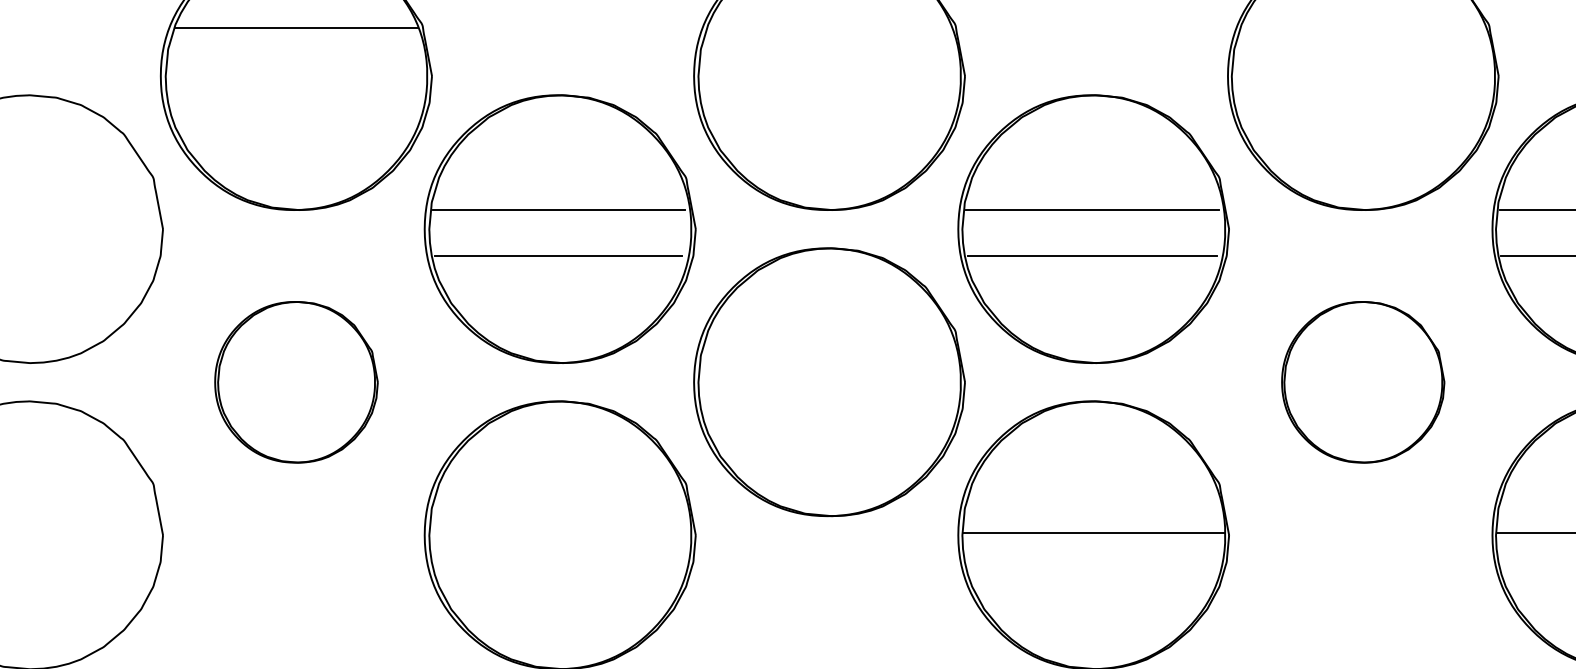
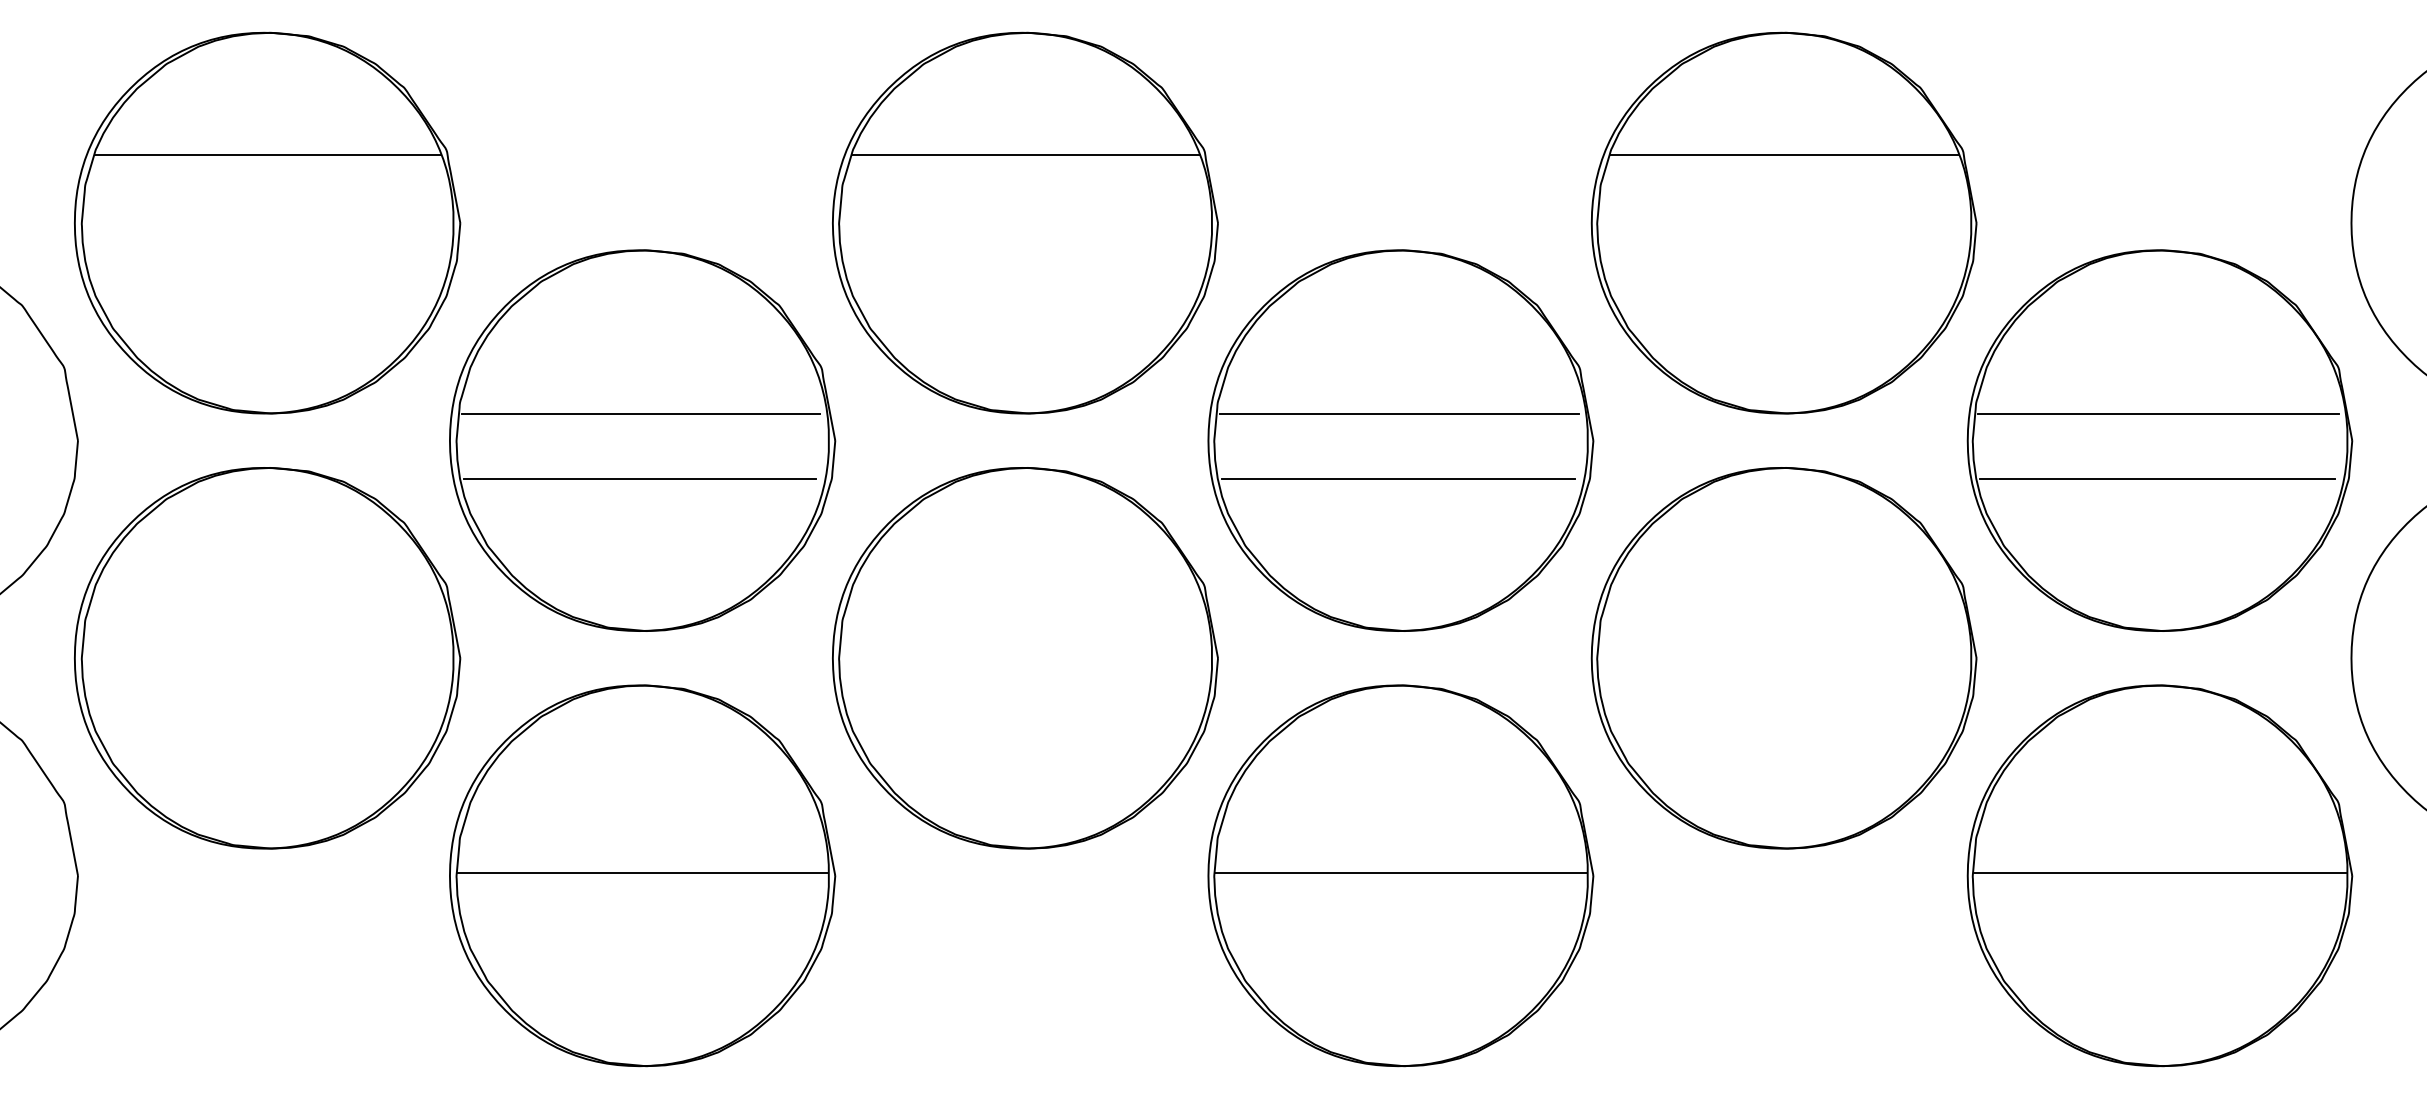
line: (829, 28) -> (1025, 155), added
line: (1363, 28) -> (1784, 155), added
part: (296, 382) -> (267, 658), size x1.67
part: (1362, 382) -> (1783, 658), size x1.67
line: (560, 533) -> (642, 873), added

